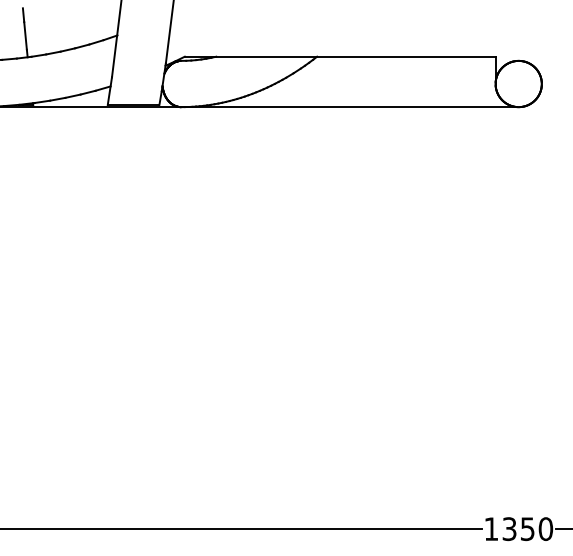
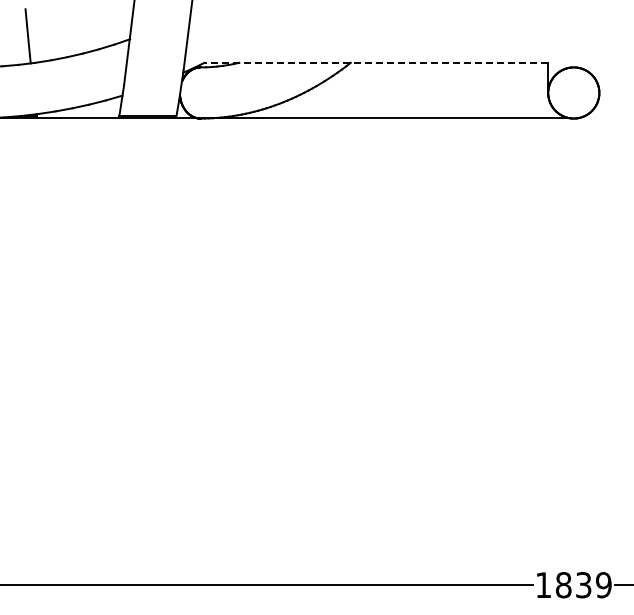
line: (340, 56) -> (376, 62), solid -> dashed
text: (527, 529) -> (583, 585), 1350 -> 1839

